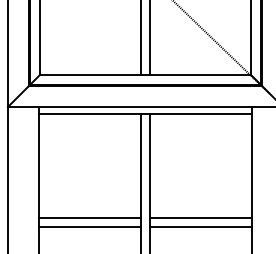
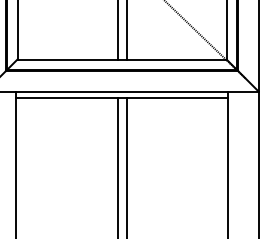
line: (89, 217) -> (66, 201), removed
line: (201, 217) -> (177, 201), removed
line: (89, 226) -> (66, 210), removed
line: (201, 226) -> (177, 210), removed

